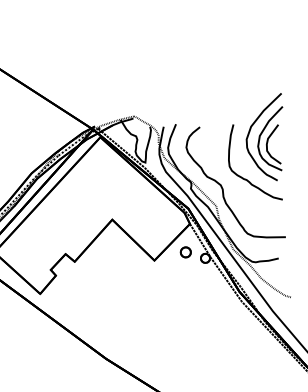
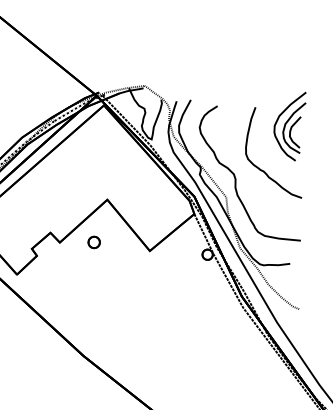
part: (264, 137) -> (288, 125), size x0.7
part: (185, 252) -> (93, 242), moved

